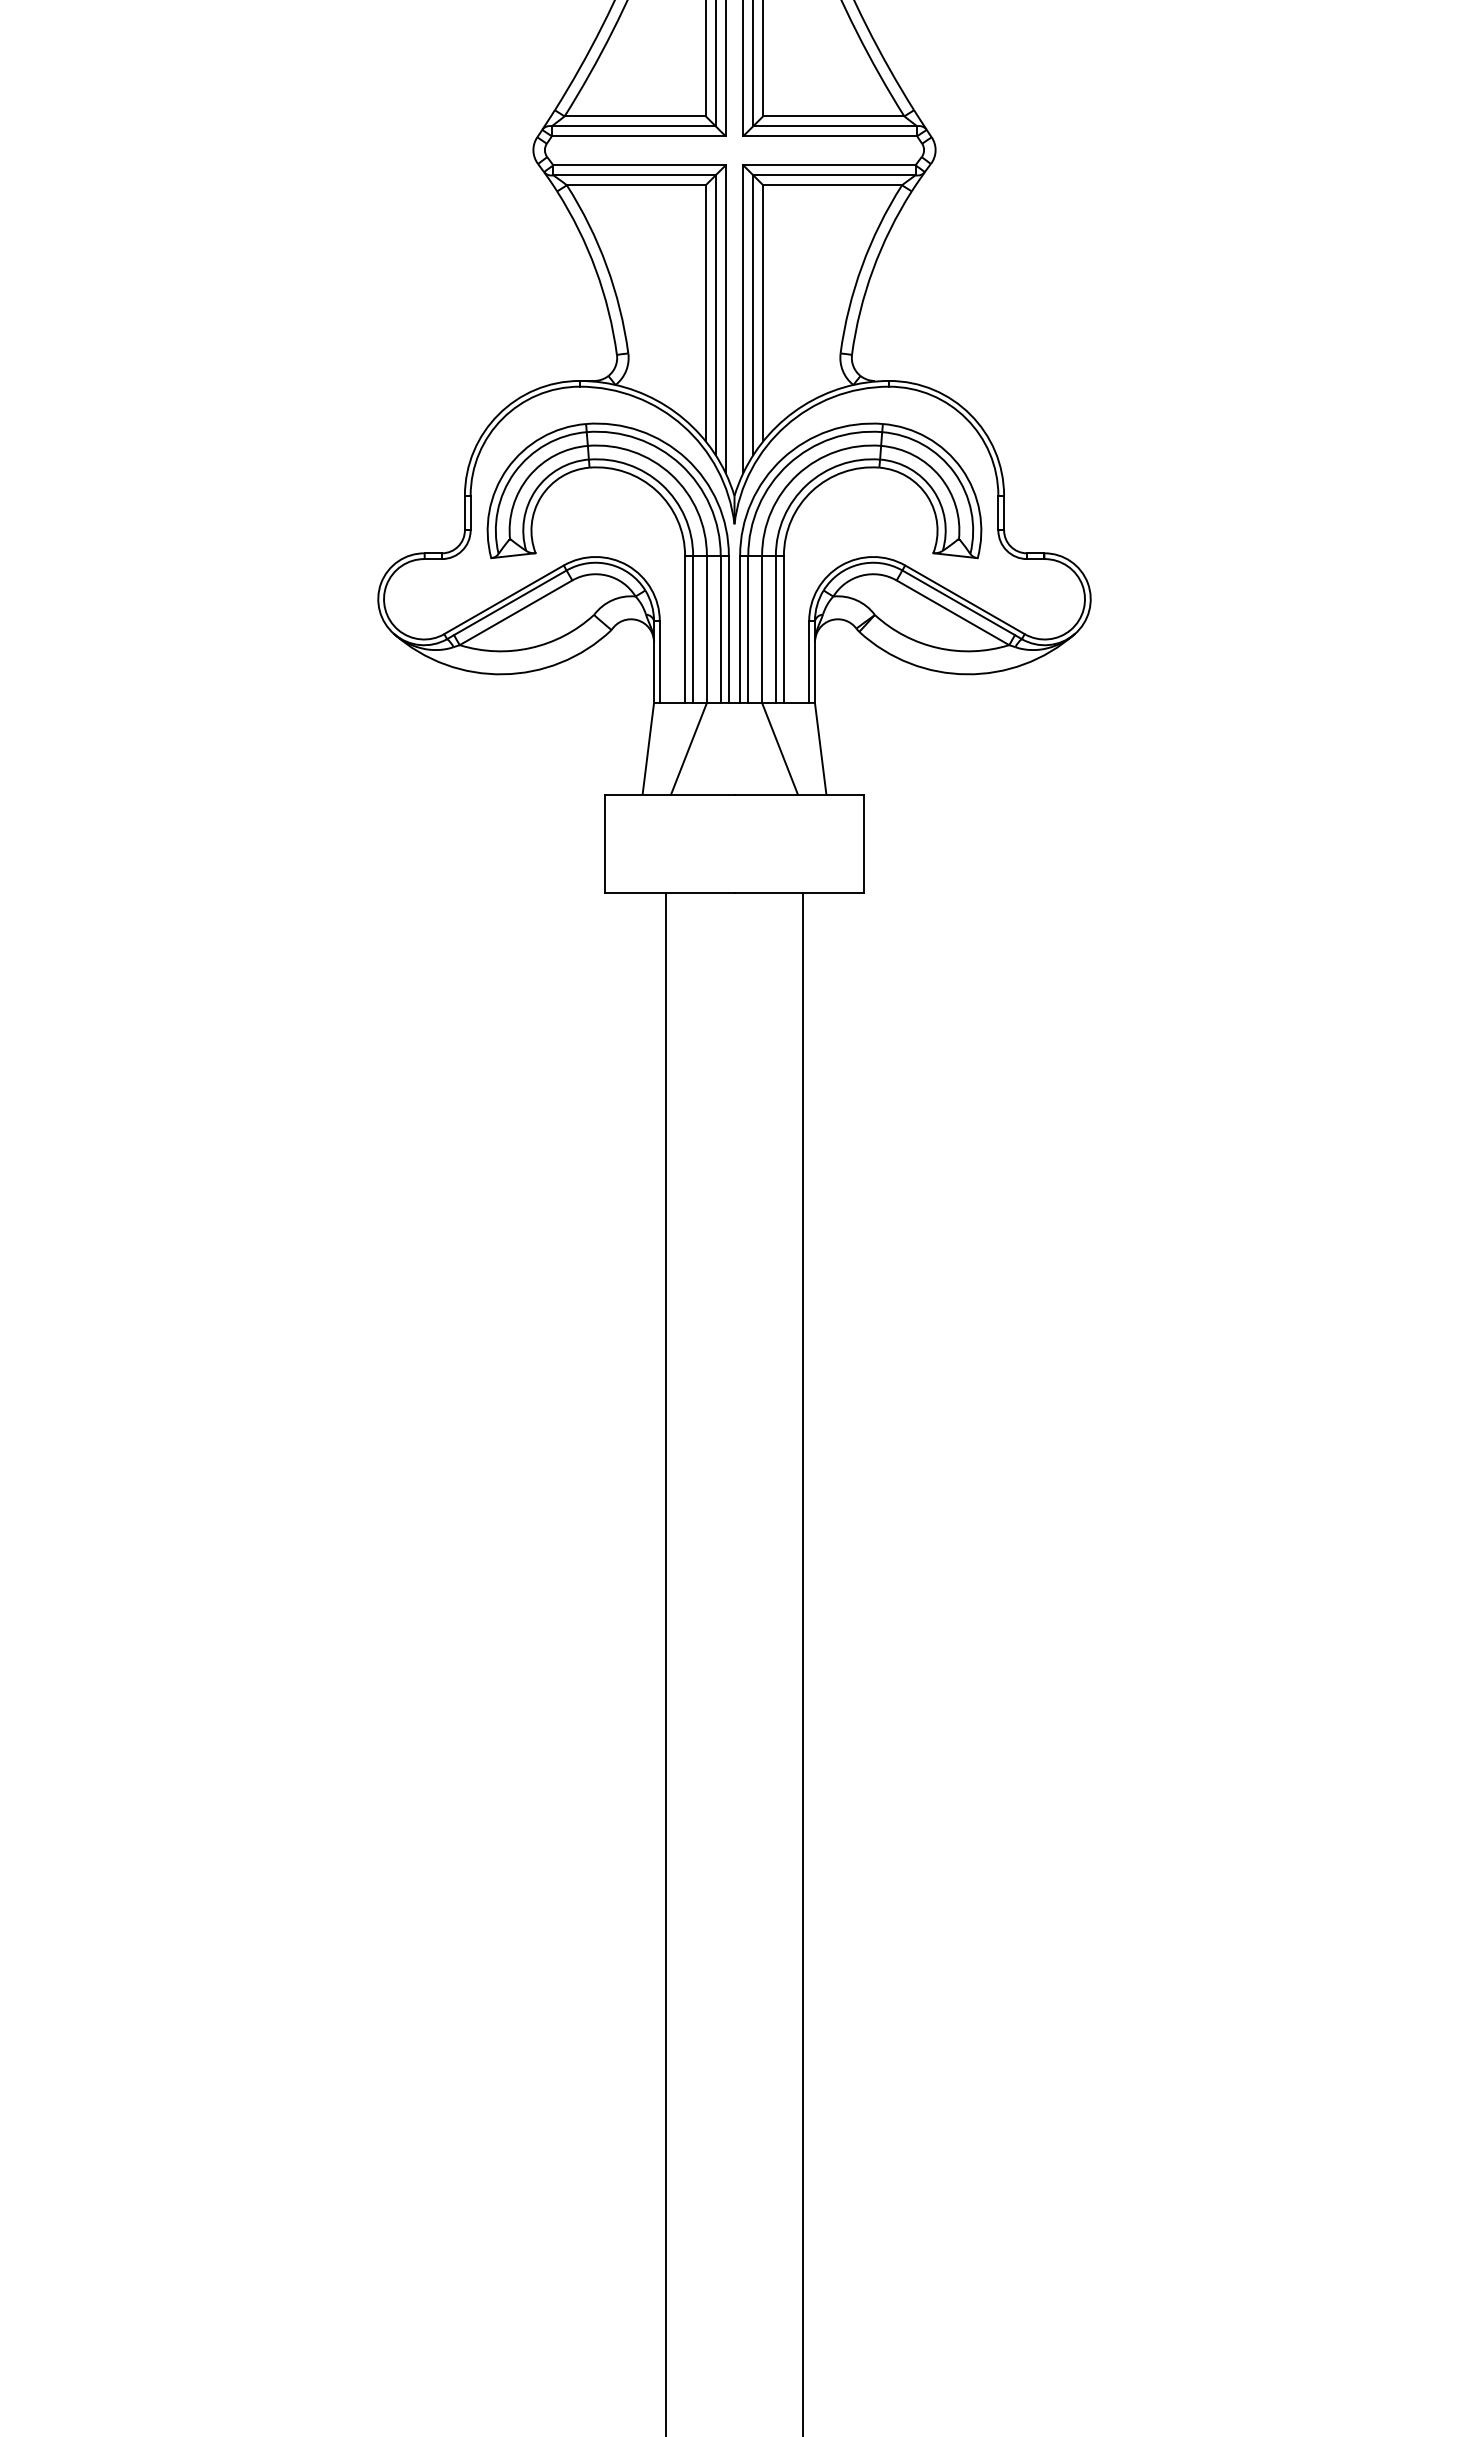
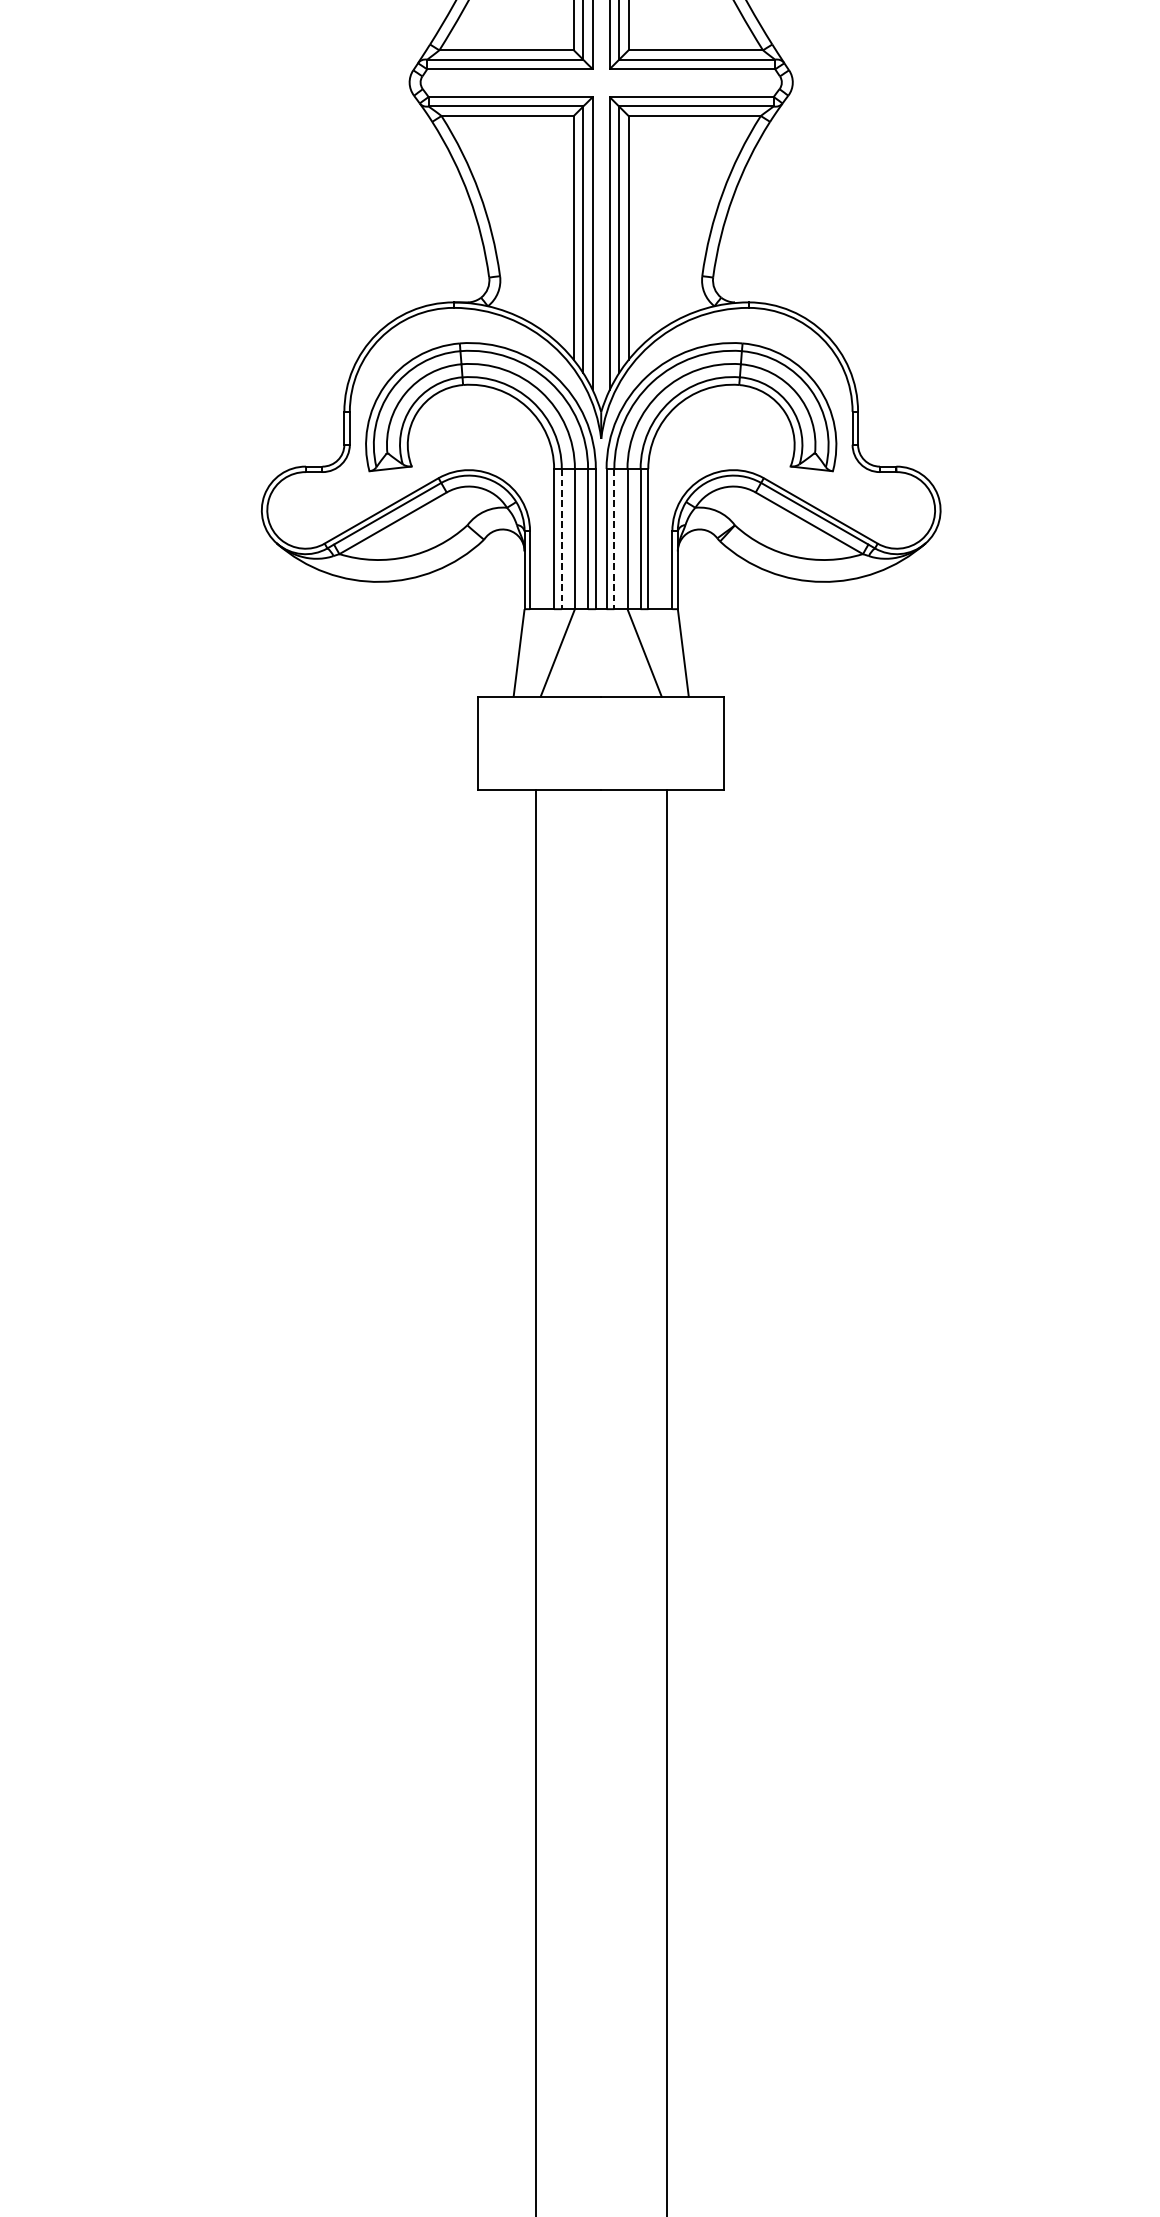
line: (693, 629) -> (562, 539), solid -> dashed
line: (748, 629) -> (614, 539), solid -> dashed

